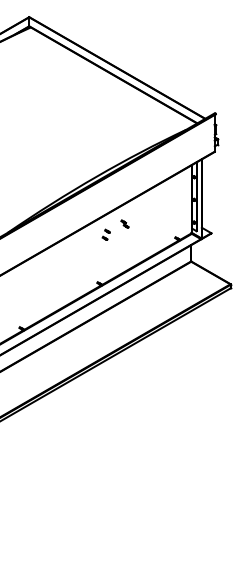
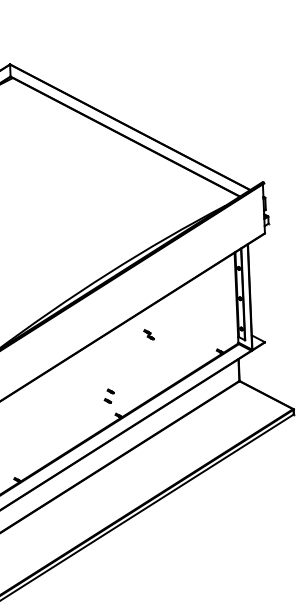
part: (105, 234) -> (108, 395), moved

